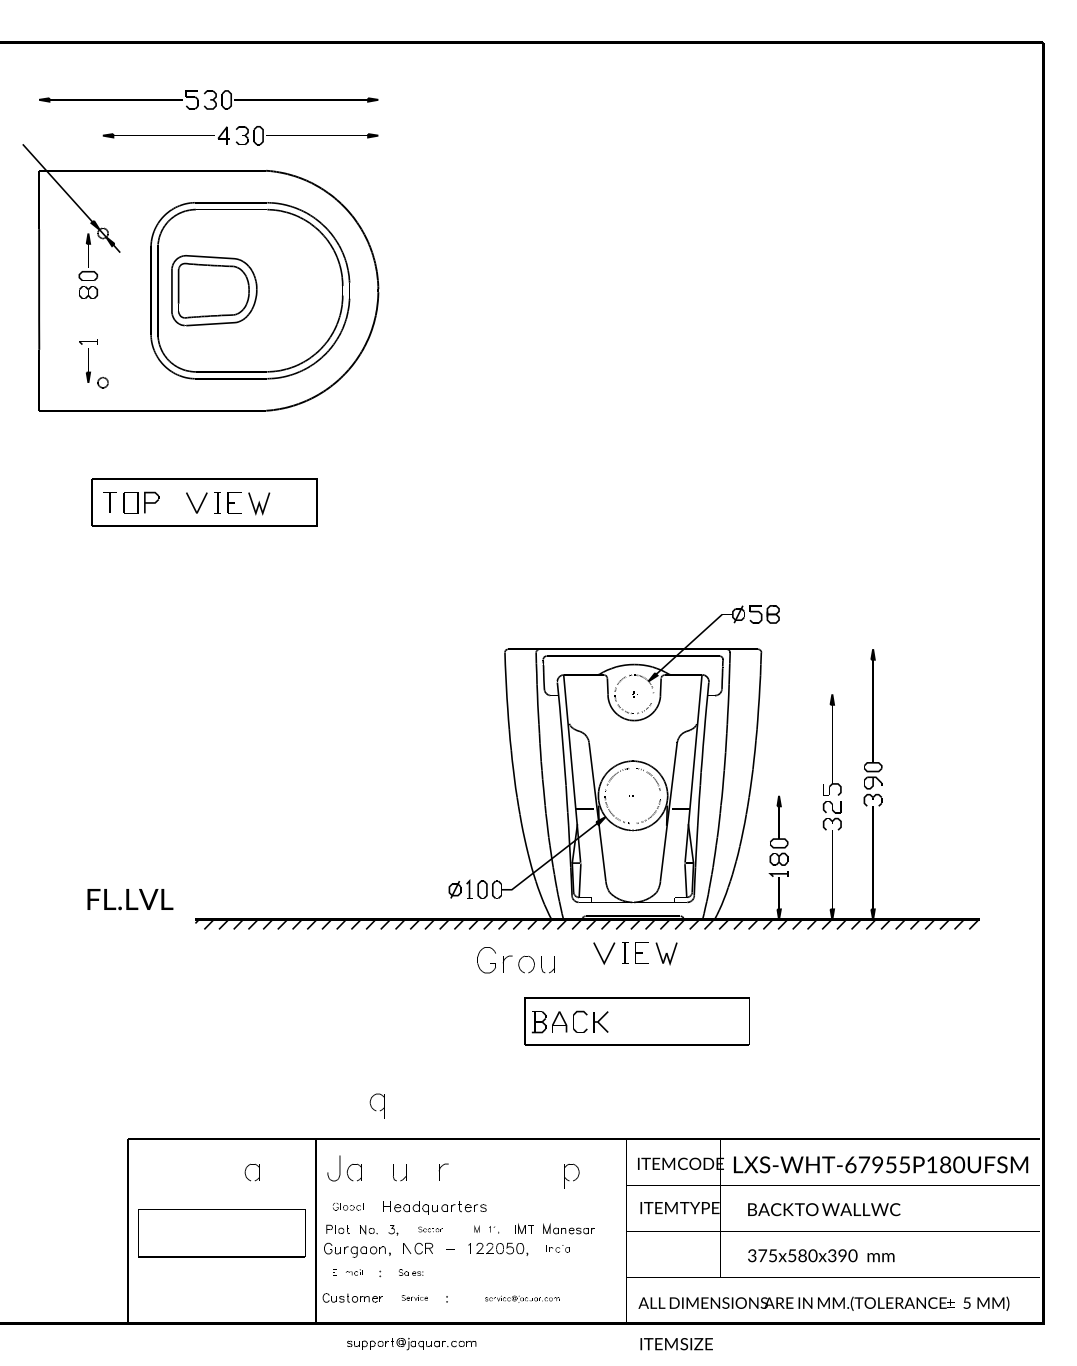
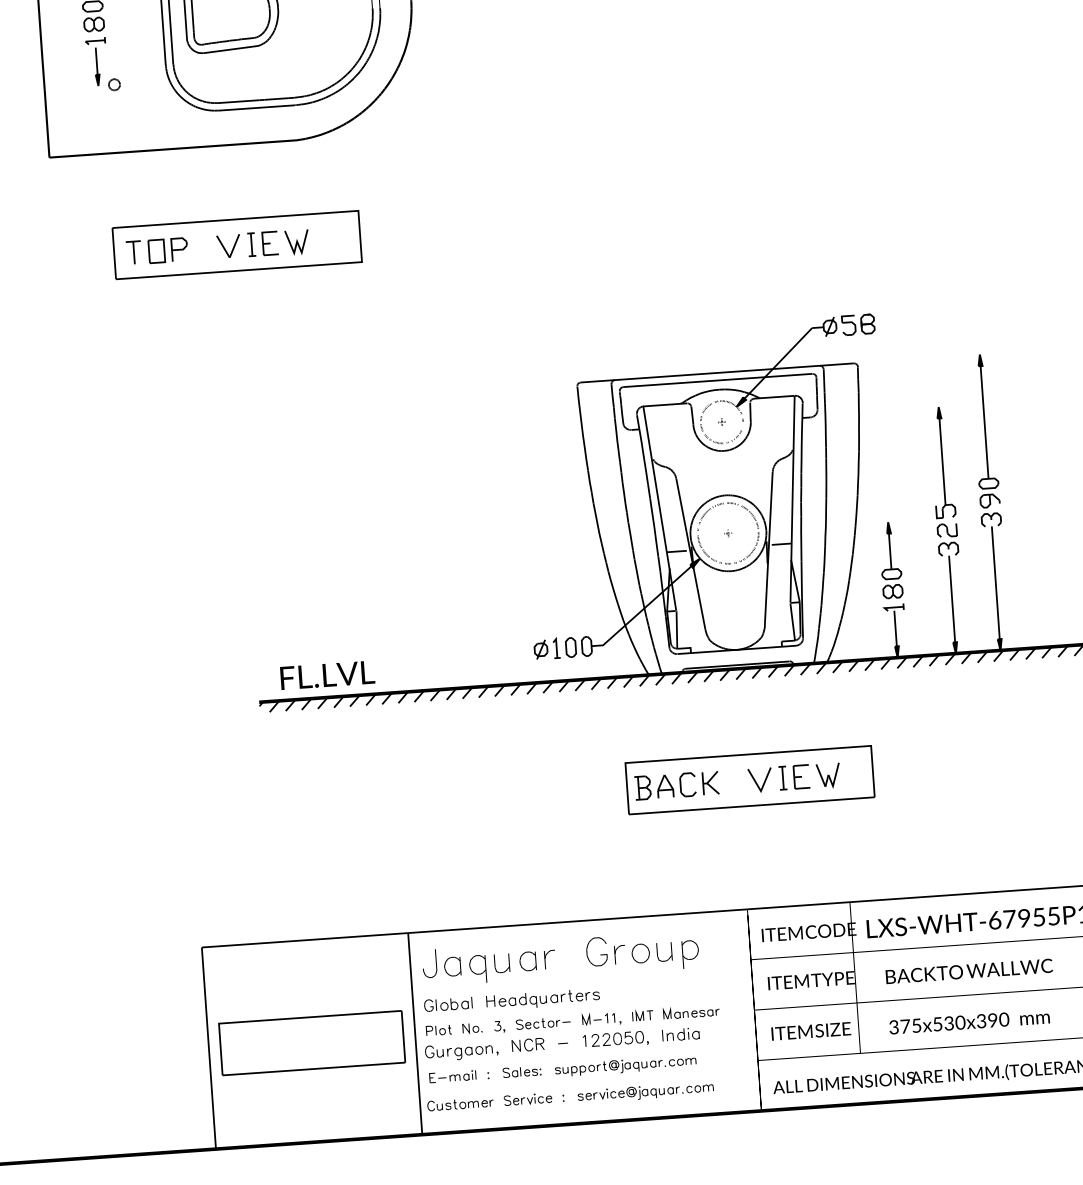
part: (93, 363) -> (102, 64), moved
text: (130, 899) -> (327, 675), moved
part: (635, 953) -> (794, 777), moved
part: (515, 960) -> (628, 949), moved
part: (376, 1105) -> (476, 968), moved
part: (251, 1172) -> (526, 961), moved
part: (347, 1206) -> (447, 1004), size x1.43
part: (432, 1229) -> (542, 1023), size x1.67
part: (486, 1229) -> (601, 1018), size x1.43
part: (557, 1248) -> (680, 1034), size x1.43
text: (802, 1255) -> (948, 1023), 375x580x390 -> 375x530x390
part: (347, 1272) -> (452, 1076), size x1.43
part: (410, 1272) -> (521, 1071), size x1.43
part: (414, 1297) -> (527, 1098), size x1.67
part: (522, 1299) -> (646, 1092), size x1.67
part: (411, 1344) -> (625, 1066), moved
text: (676, 1344) -> (811, 1031), moved

